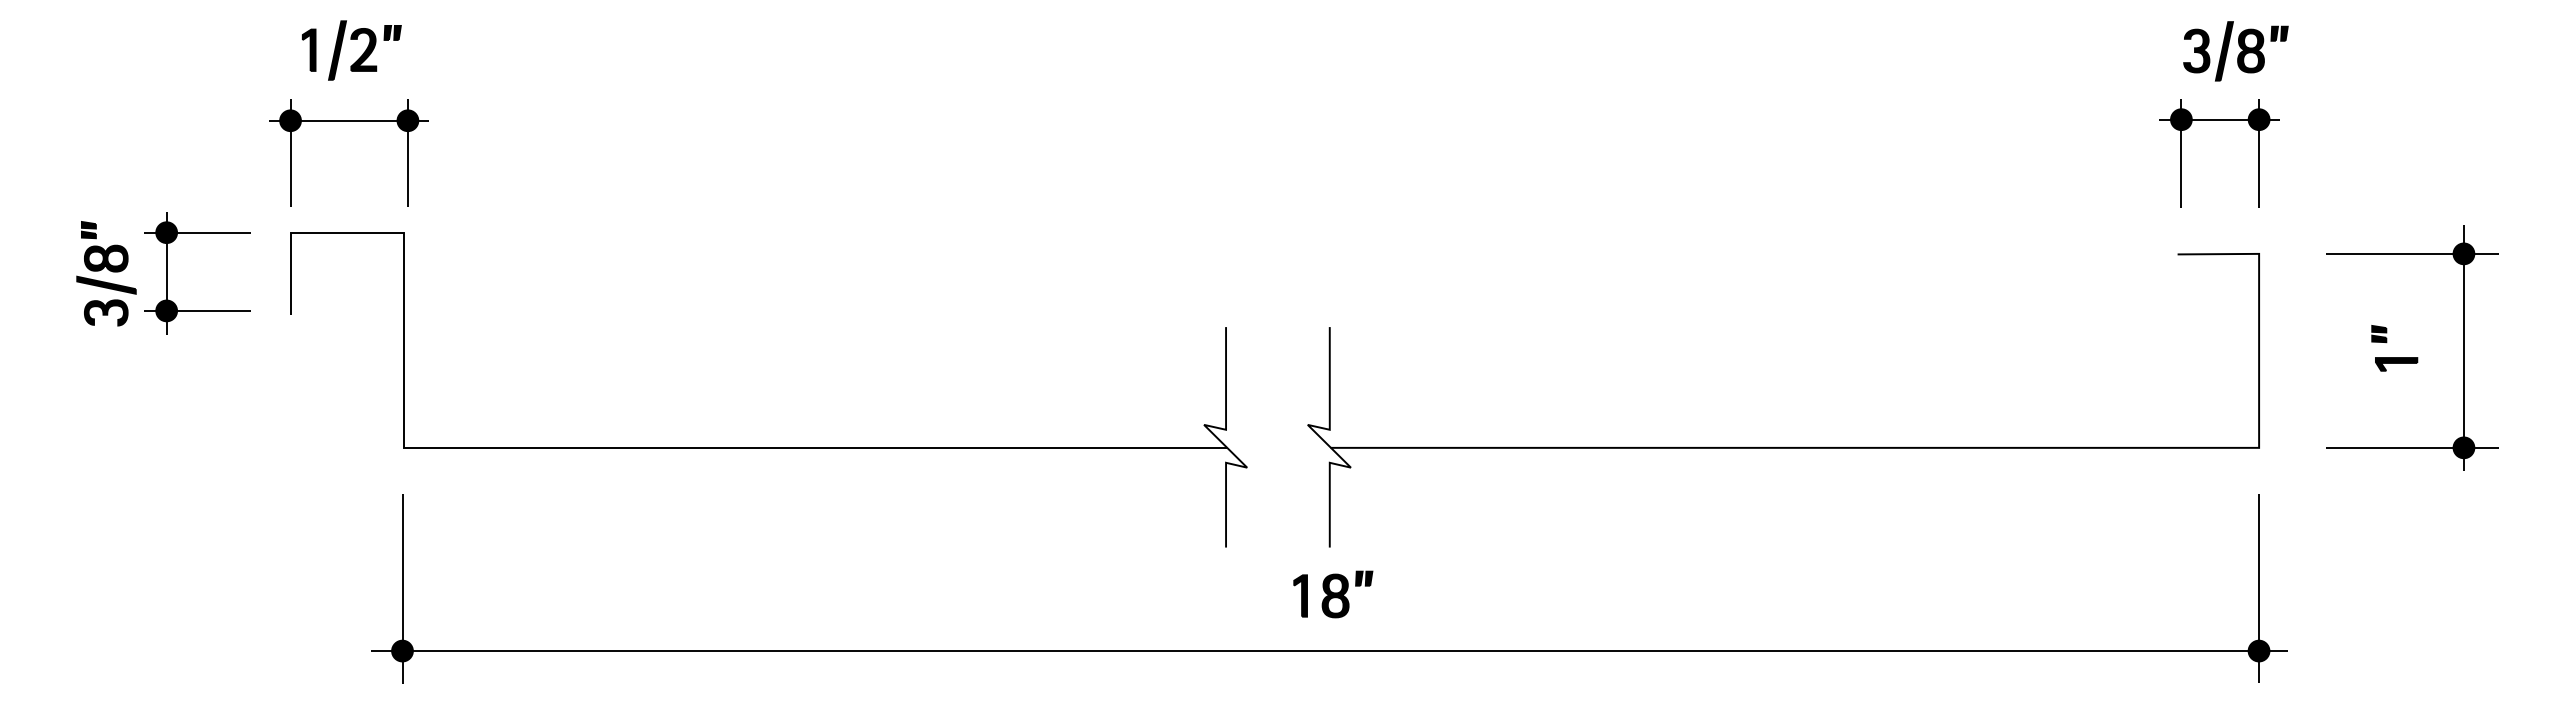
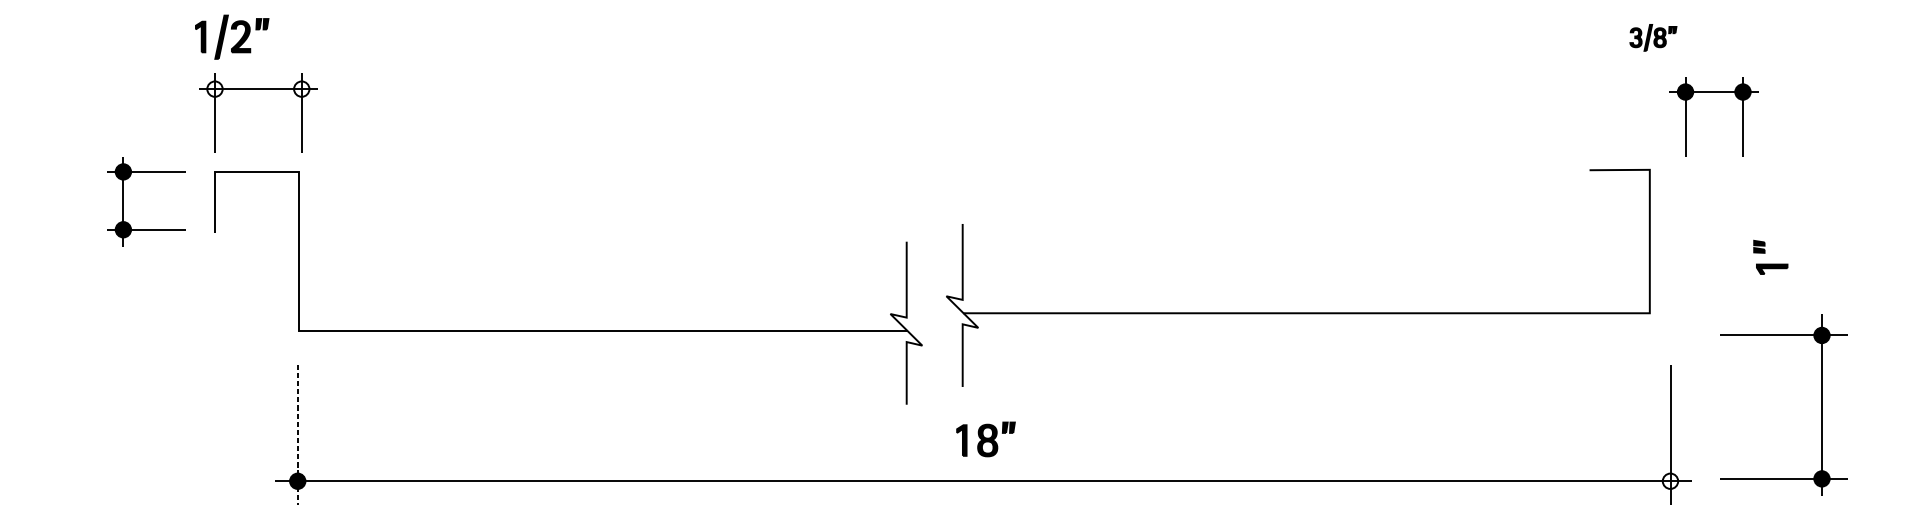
part: (341, 48) -> (224, 35), moved
part: (2235, 51) -> (1653, 37), size x0.6
fill: (290, 120) -> (214, 88), removed
fill: (407, 120) -> (301, 88), removed
part: (2219, 120) -> (1713, 92), moved
part: (106, 273) -> (78, 202), removed
part: (2463, 347) -> (1821, 404), moved
part: (1783, 447) -> (1298, 312), moved
line: (402, 589) -> (297, 435), solid -> dashed
fill: (2258, 650) -> (1670, 480), removed

